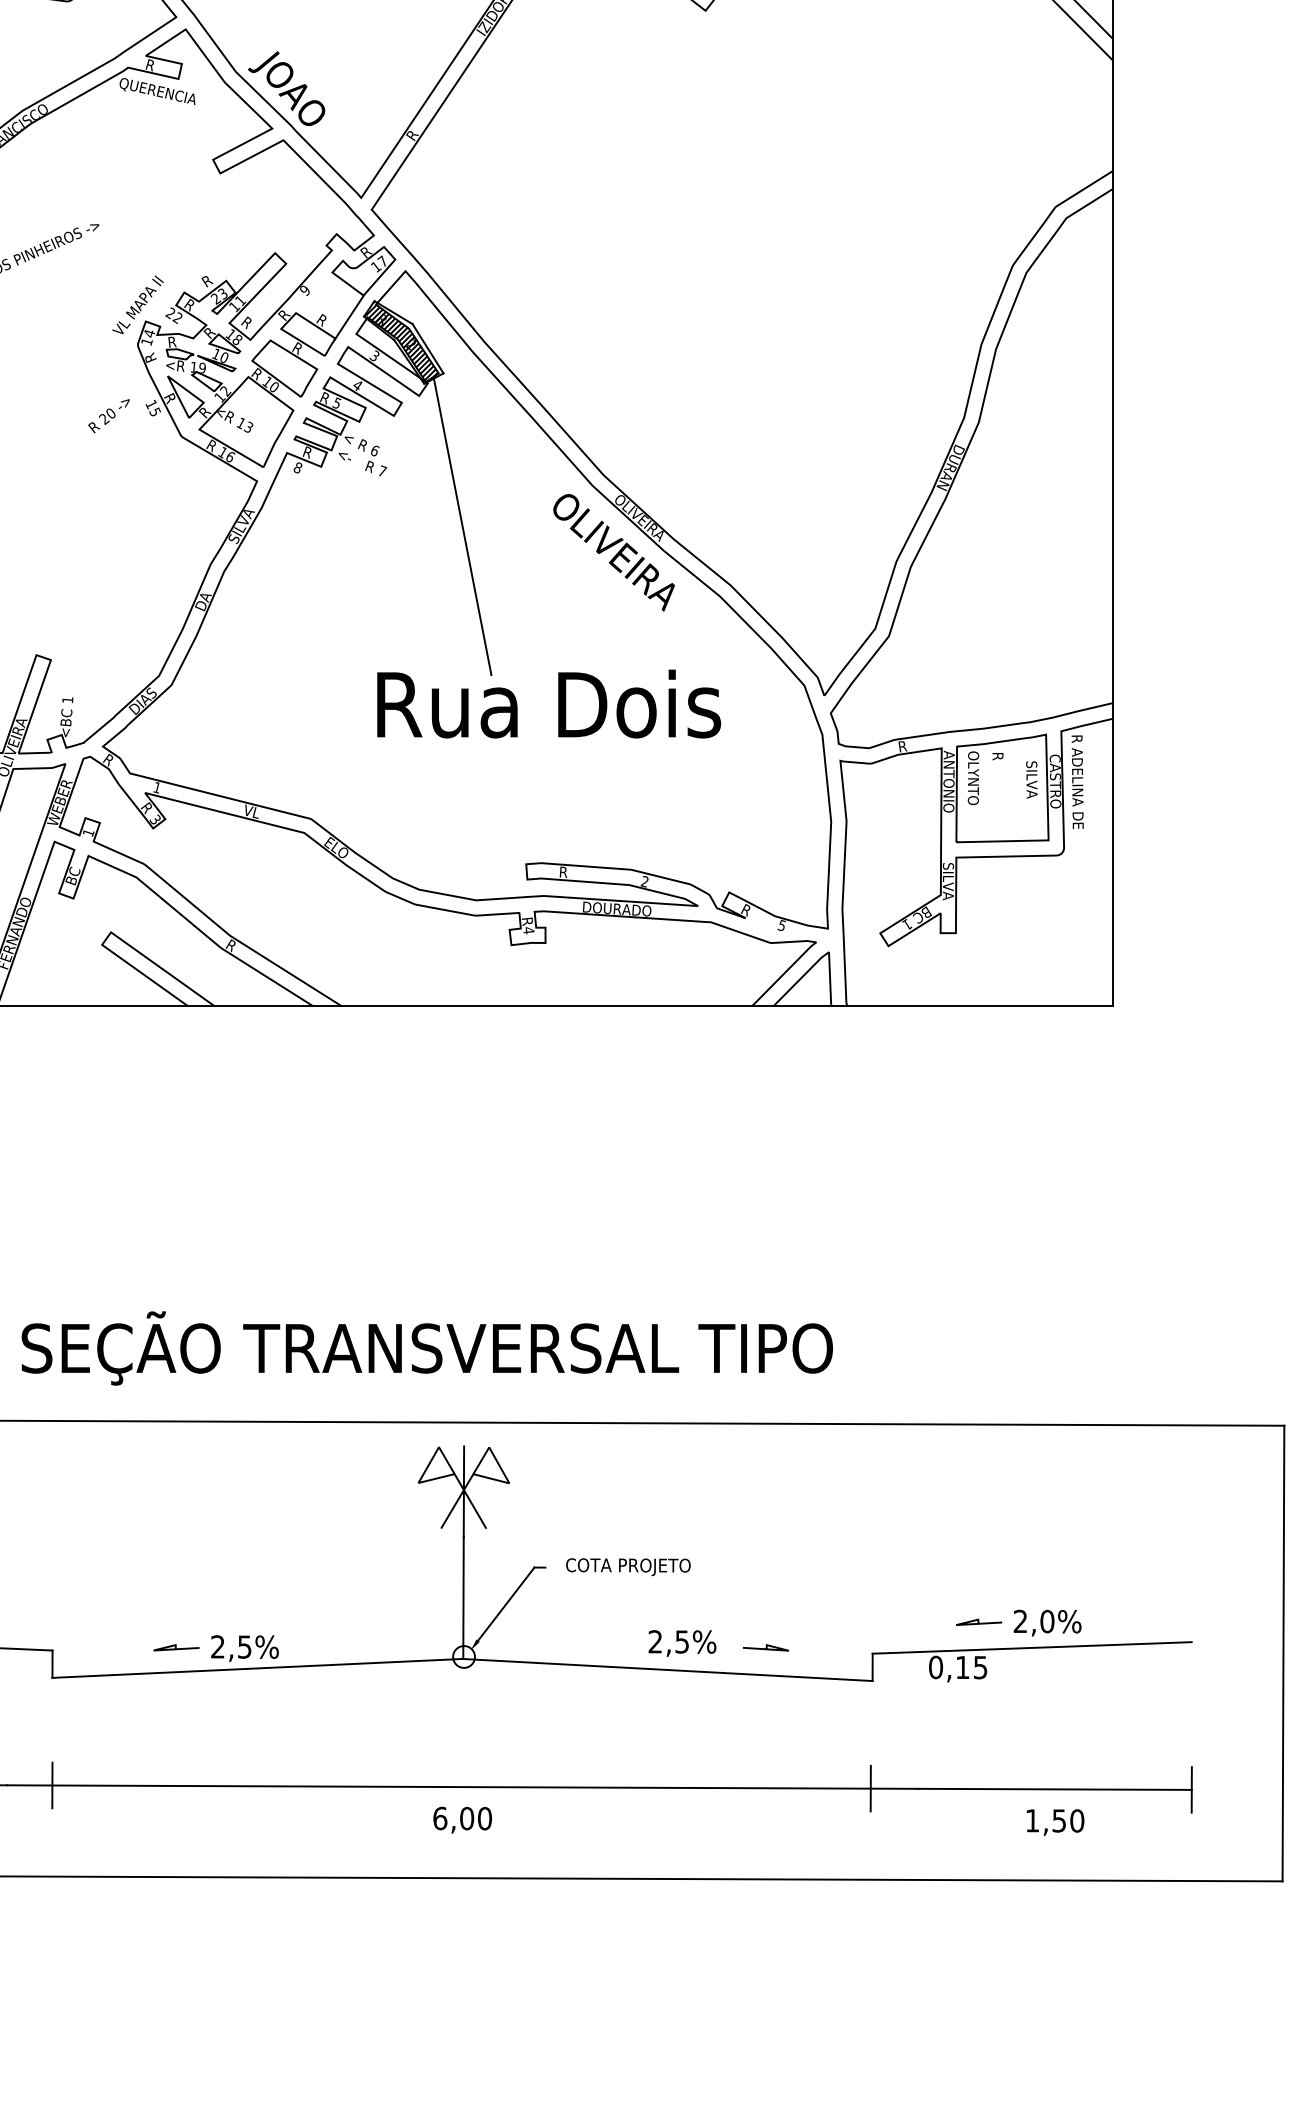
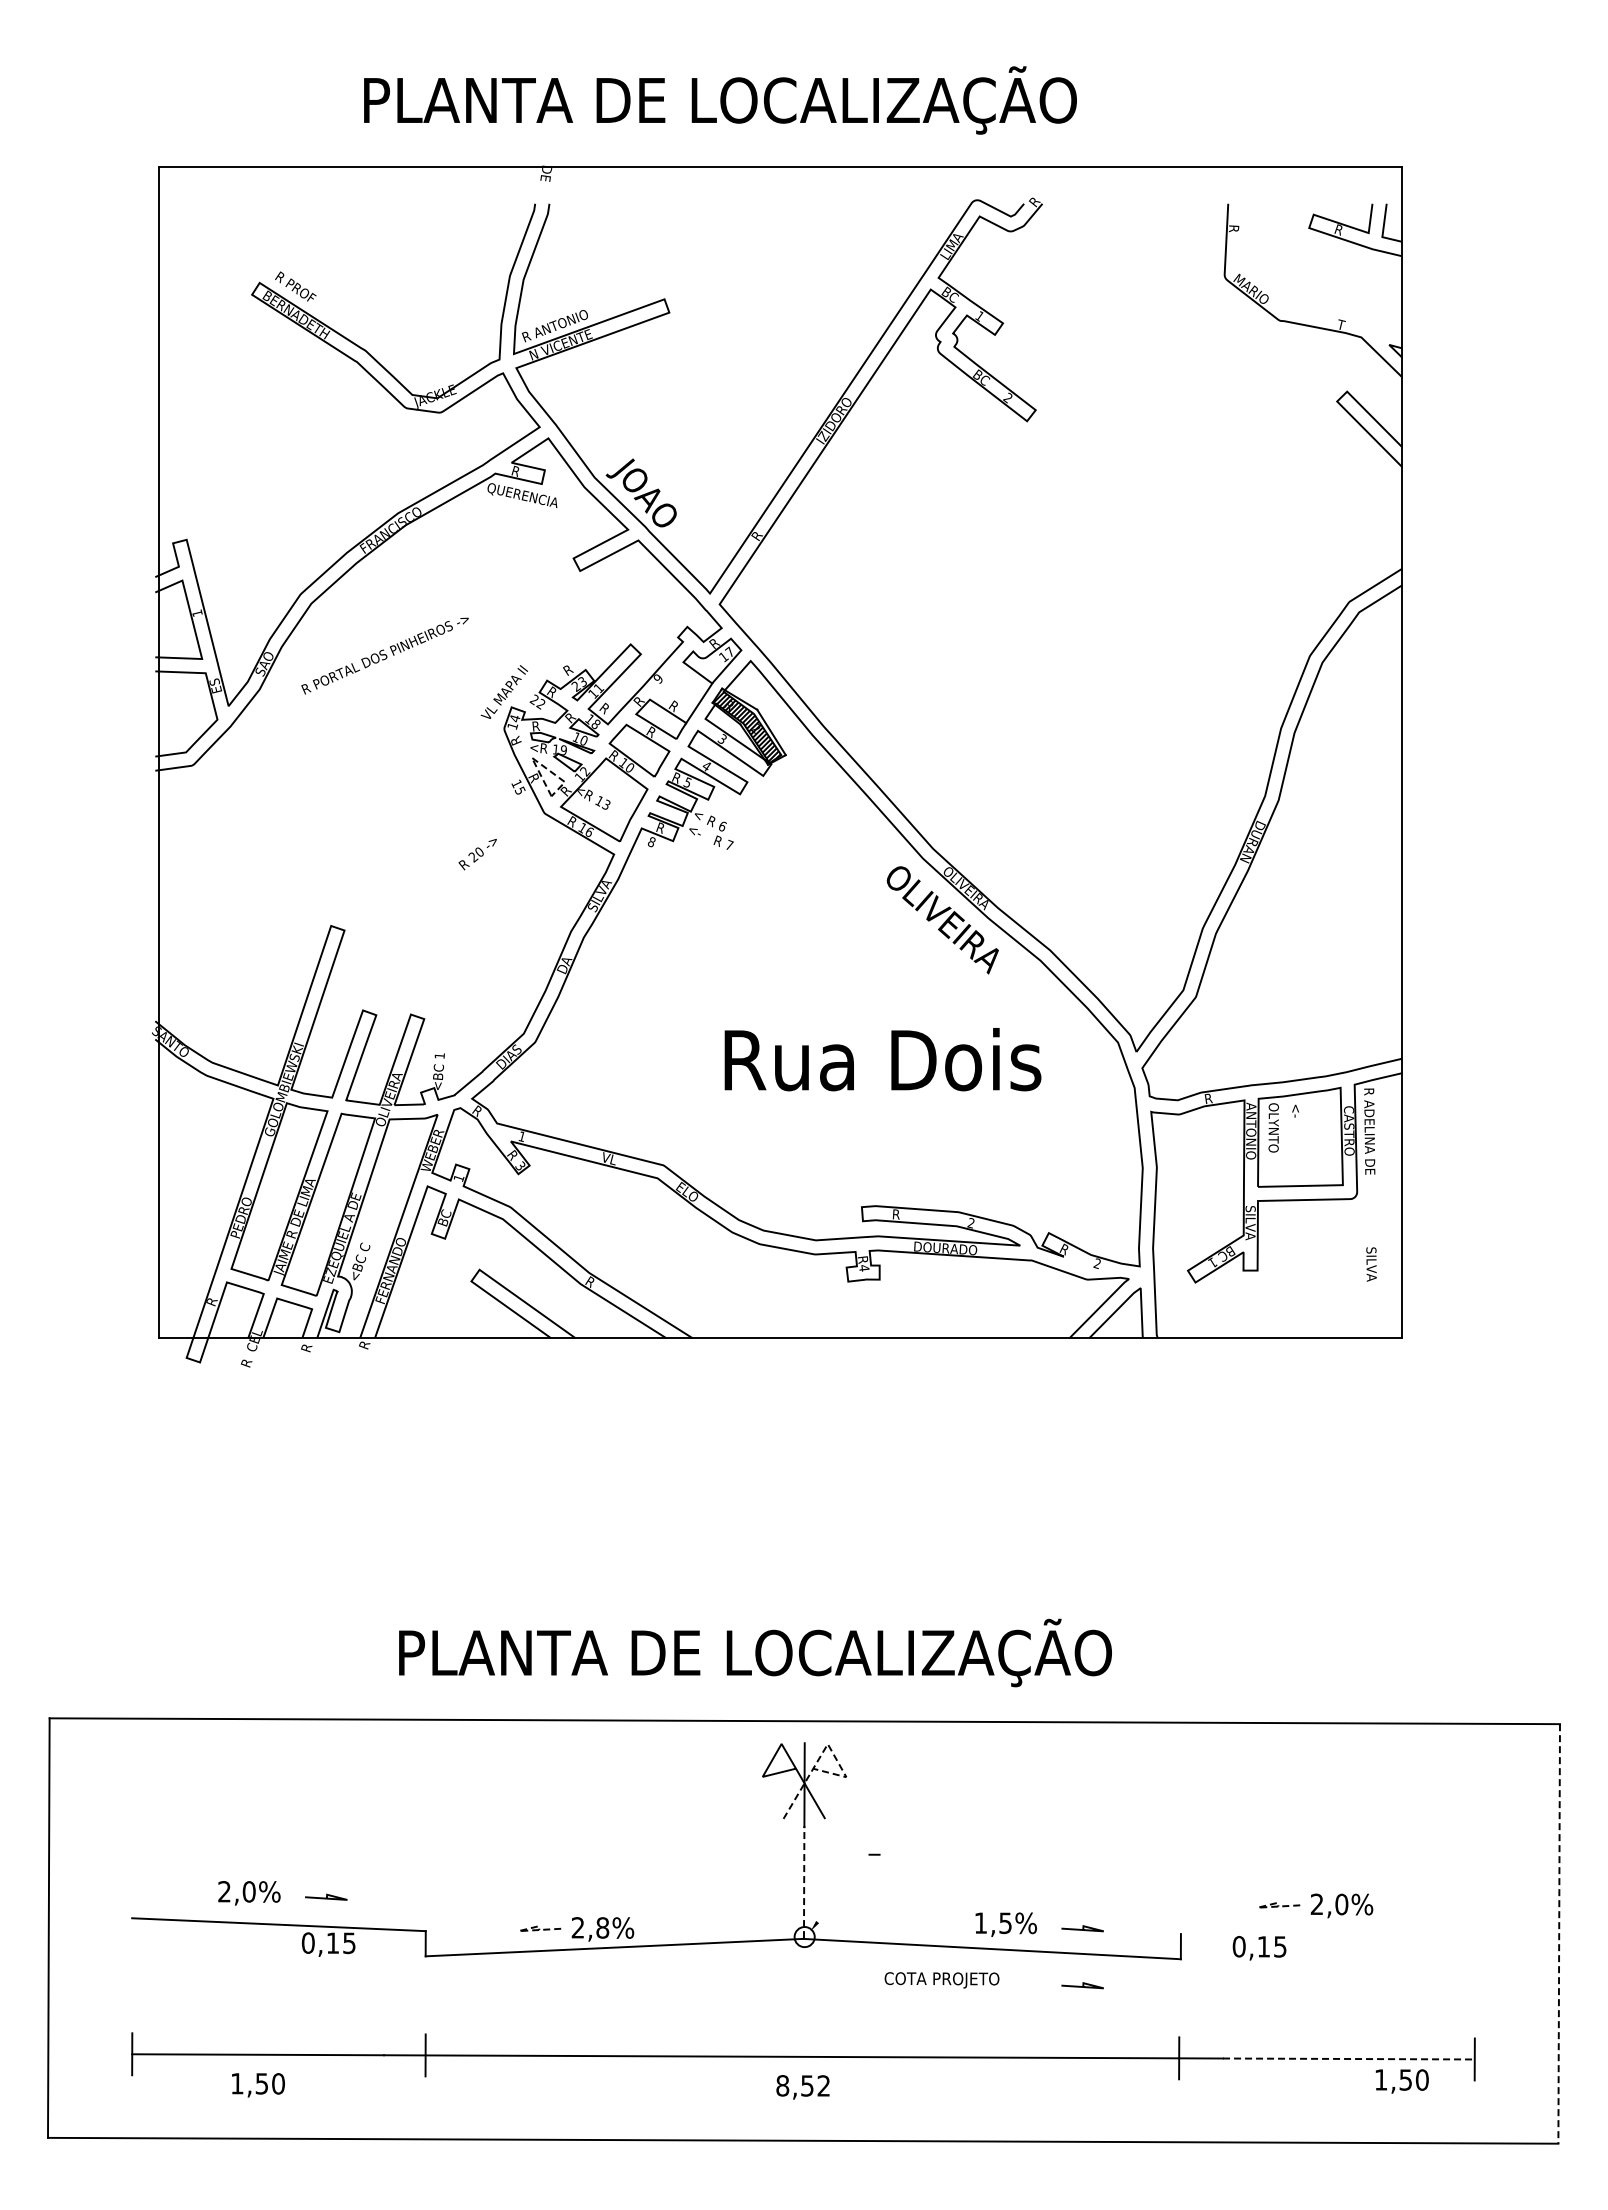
line: (174, 381) -> (538, 762), solid -> dashed
text: (108, 416) -> (477, 854), moved
line: (461, 525) -> (802, 895), removed
text: (998, 759) -> (1296, 1110), R -> <-
text: (1031, 779) -> (1371, 1264), moved
text: (780, 925) -> (1096, 1263), 5 -> 2
text: (426, 1347) -> (770, 1652), SEÇÃO TRANSVERSAL TIPO -> PLANTA DE LOCALIZAÇÃO
line: (485, 1453) -> (824, 1749), solid -> dashed
text: (627, 1567) -> (941, 1980), moved
line: (463, 1597) -> (804, 1882), solid -> dashed
line: (506, 1604) -> (843, 1888), removed
line: (964, 1624) -> (1265, 1907), solid -> dashed
text: (655, 1641) -> (980, 1922), 2,5% -> 1,5%
text: (244, 1646) -> (602, 1927), 2,5% -> 2,8%
line: (1031, 1647) -> (1327, 1928), removed
line: (161, 1649) -> (526, 1930), solid -> dashed
line: (1283, 1653) -> (1559, 1933), solid -> dashed
line: (765, 1709) -> (1082, 1985), added
line: (1054, 1788) -> (1348, 2058), solid -> dashed
text: (462, 1818) -> (803, 2085), 6,00 -> 8,52
text: (1054, 1822) -> (1401, 2081), moved

